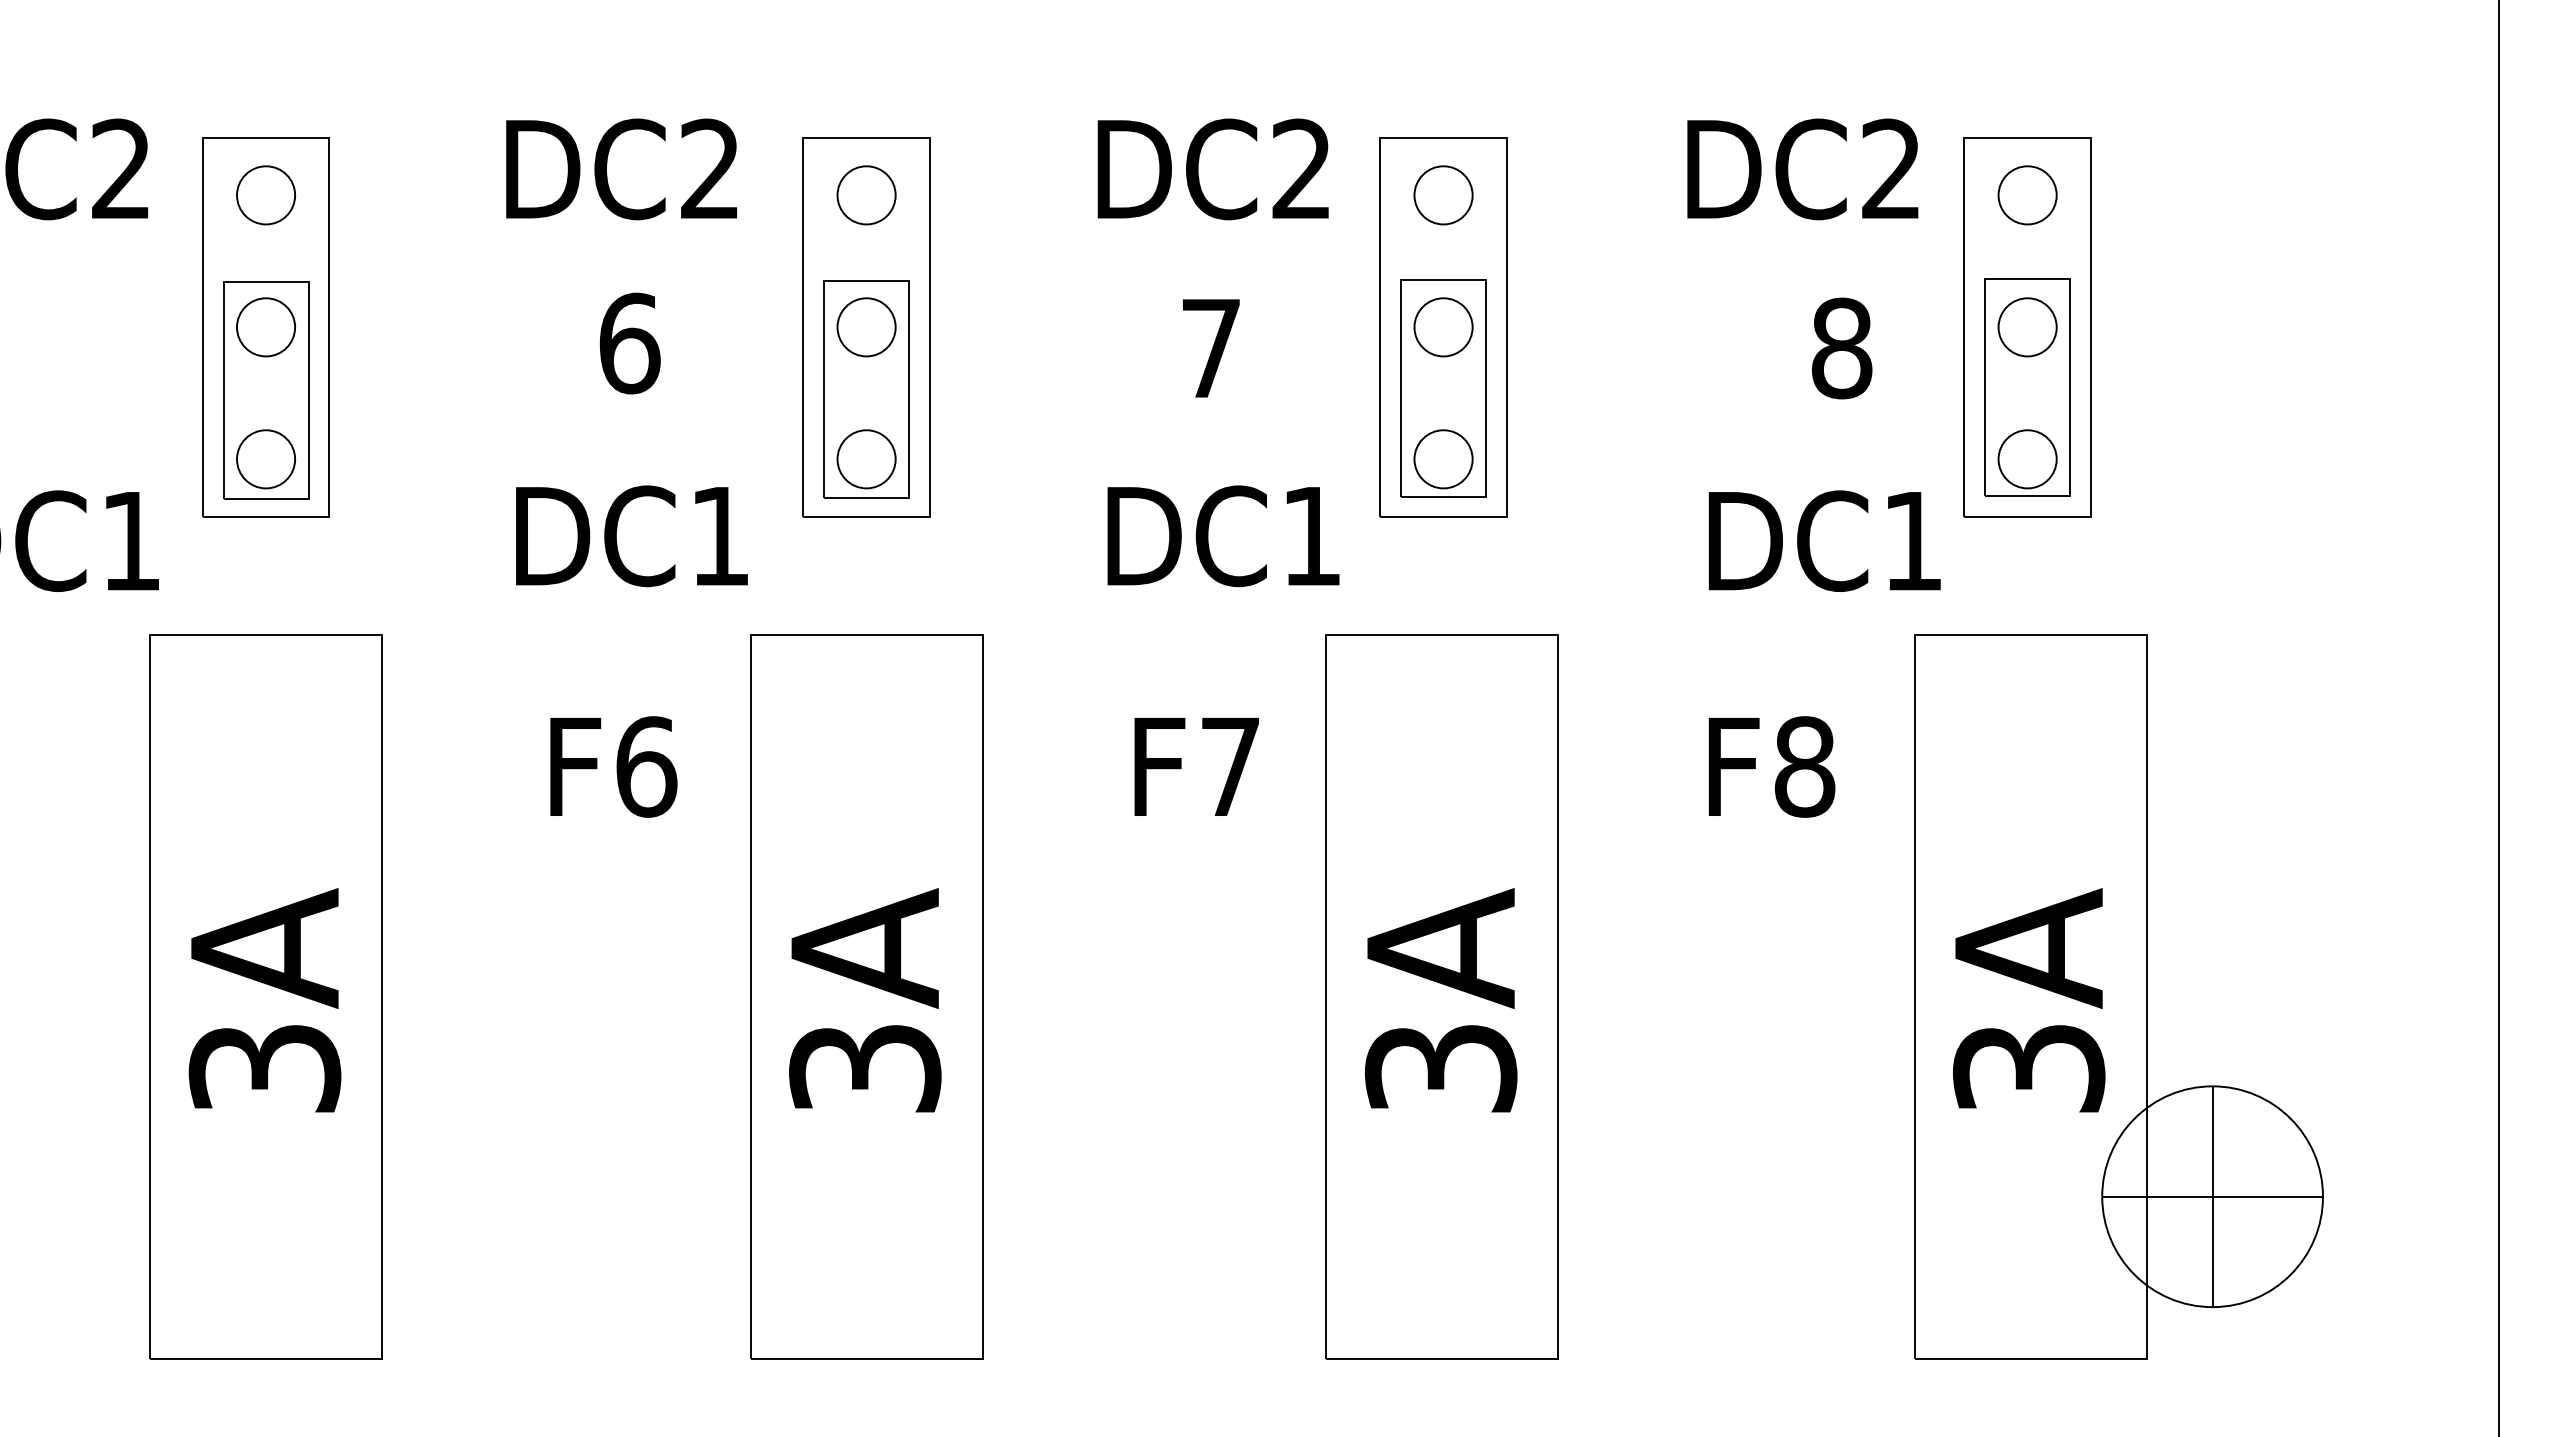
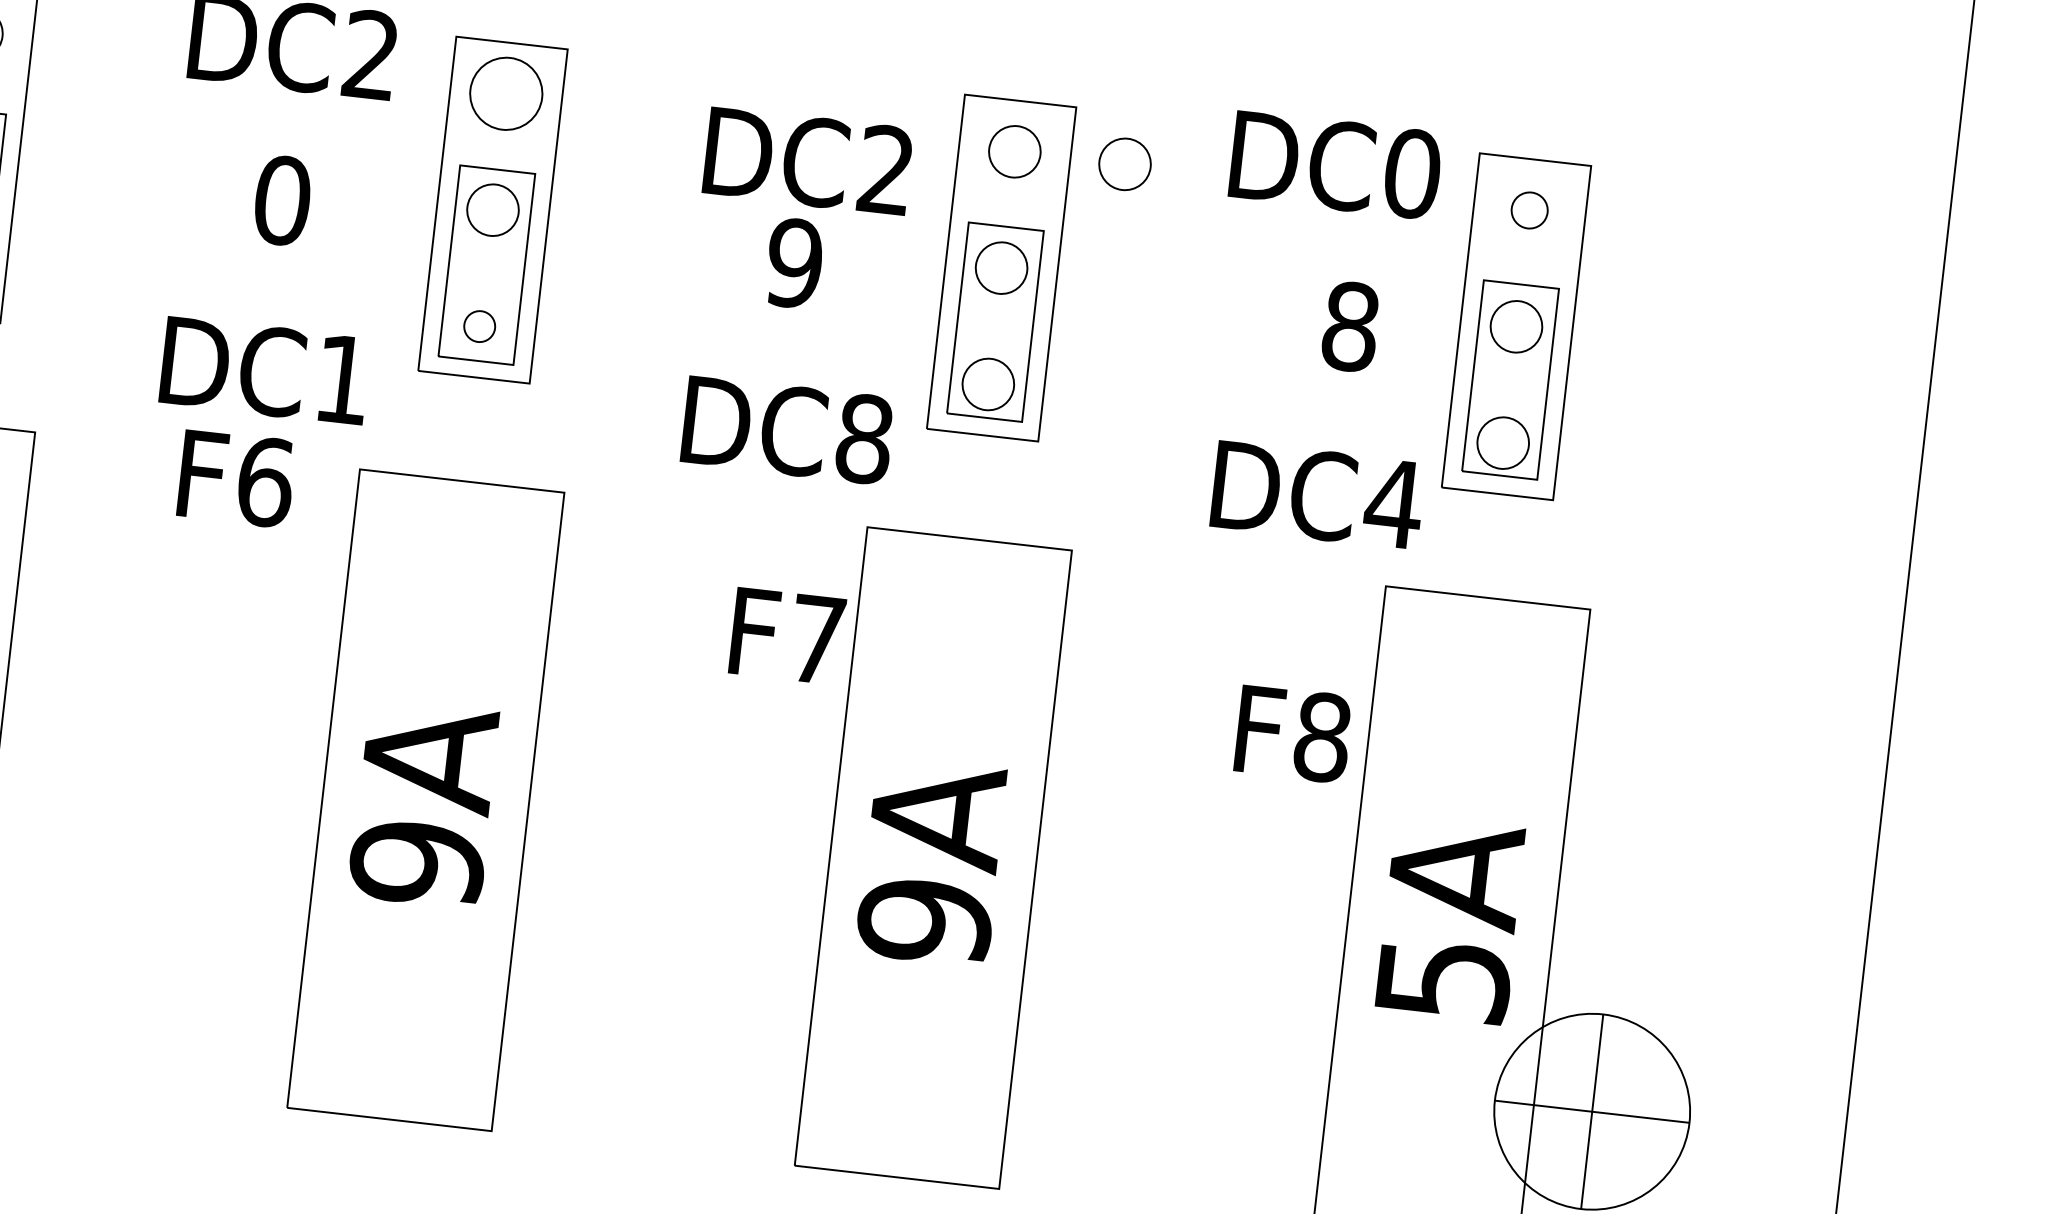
text: (1212, 169) -> (807, 161), moved
text: (1891, 169) -> (1412, 173), DC2 -> DC0
part: (866, 195) -> (506, 93), size x1.4
part: (1568, 195) -> (1124, 164), added
part: (2027, 195) -> (1529, 210), size x0.7
text: (629, 343) -> (282, 200), 6 -> 0
text: (1210, 348) -> (794, 263), 7 -> 9
part: (866, 459) -> (479, 326), size x0.6
text: (1311, 536) -> (864, 439), DC1 -> DC8
text: (1912, 541) -> (1393, 504), DC1 -> DC4
text: (613, 766) -> (236, 478), moved
text: (1196, 766) -> (787, 635), moved
text: (1771, 766) -> (1293, 733), moved
text: (865, 1068) -> (417, 863), 3A -> 9A
text: (1440, 1068) -> (924, 921), 3A -> 9A
text: (2028, 1068) -> (1442, 980), 3A -> 5A

